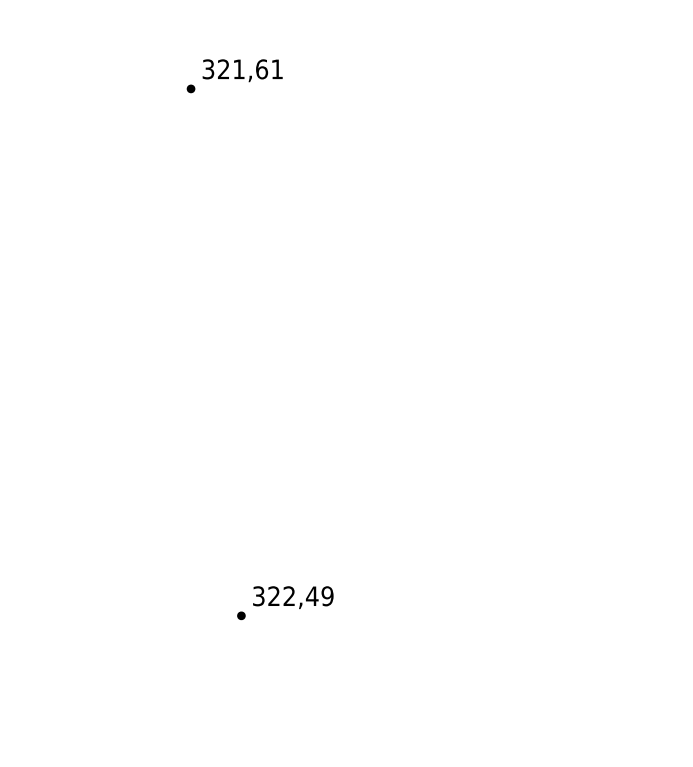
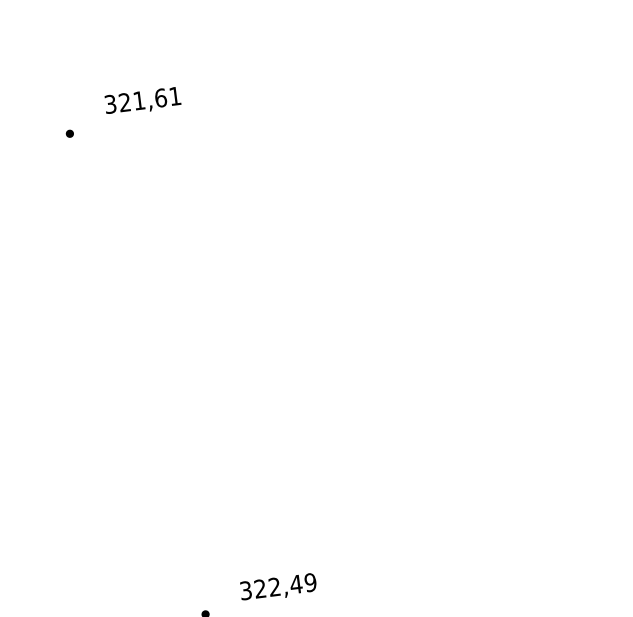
part: (190, 88) -> (69, 133), moved
text: (293, 597) -> (278, 587), moved

